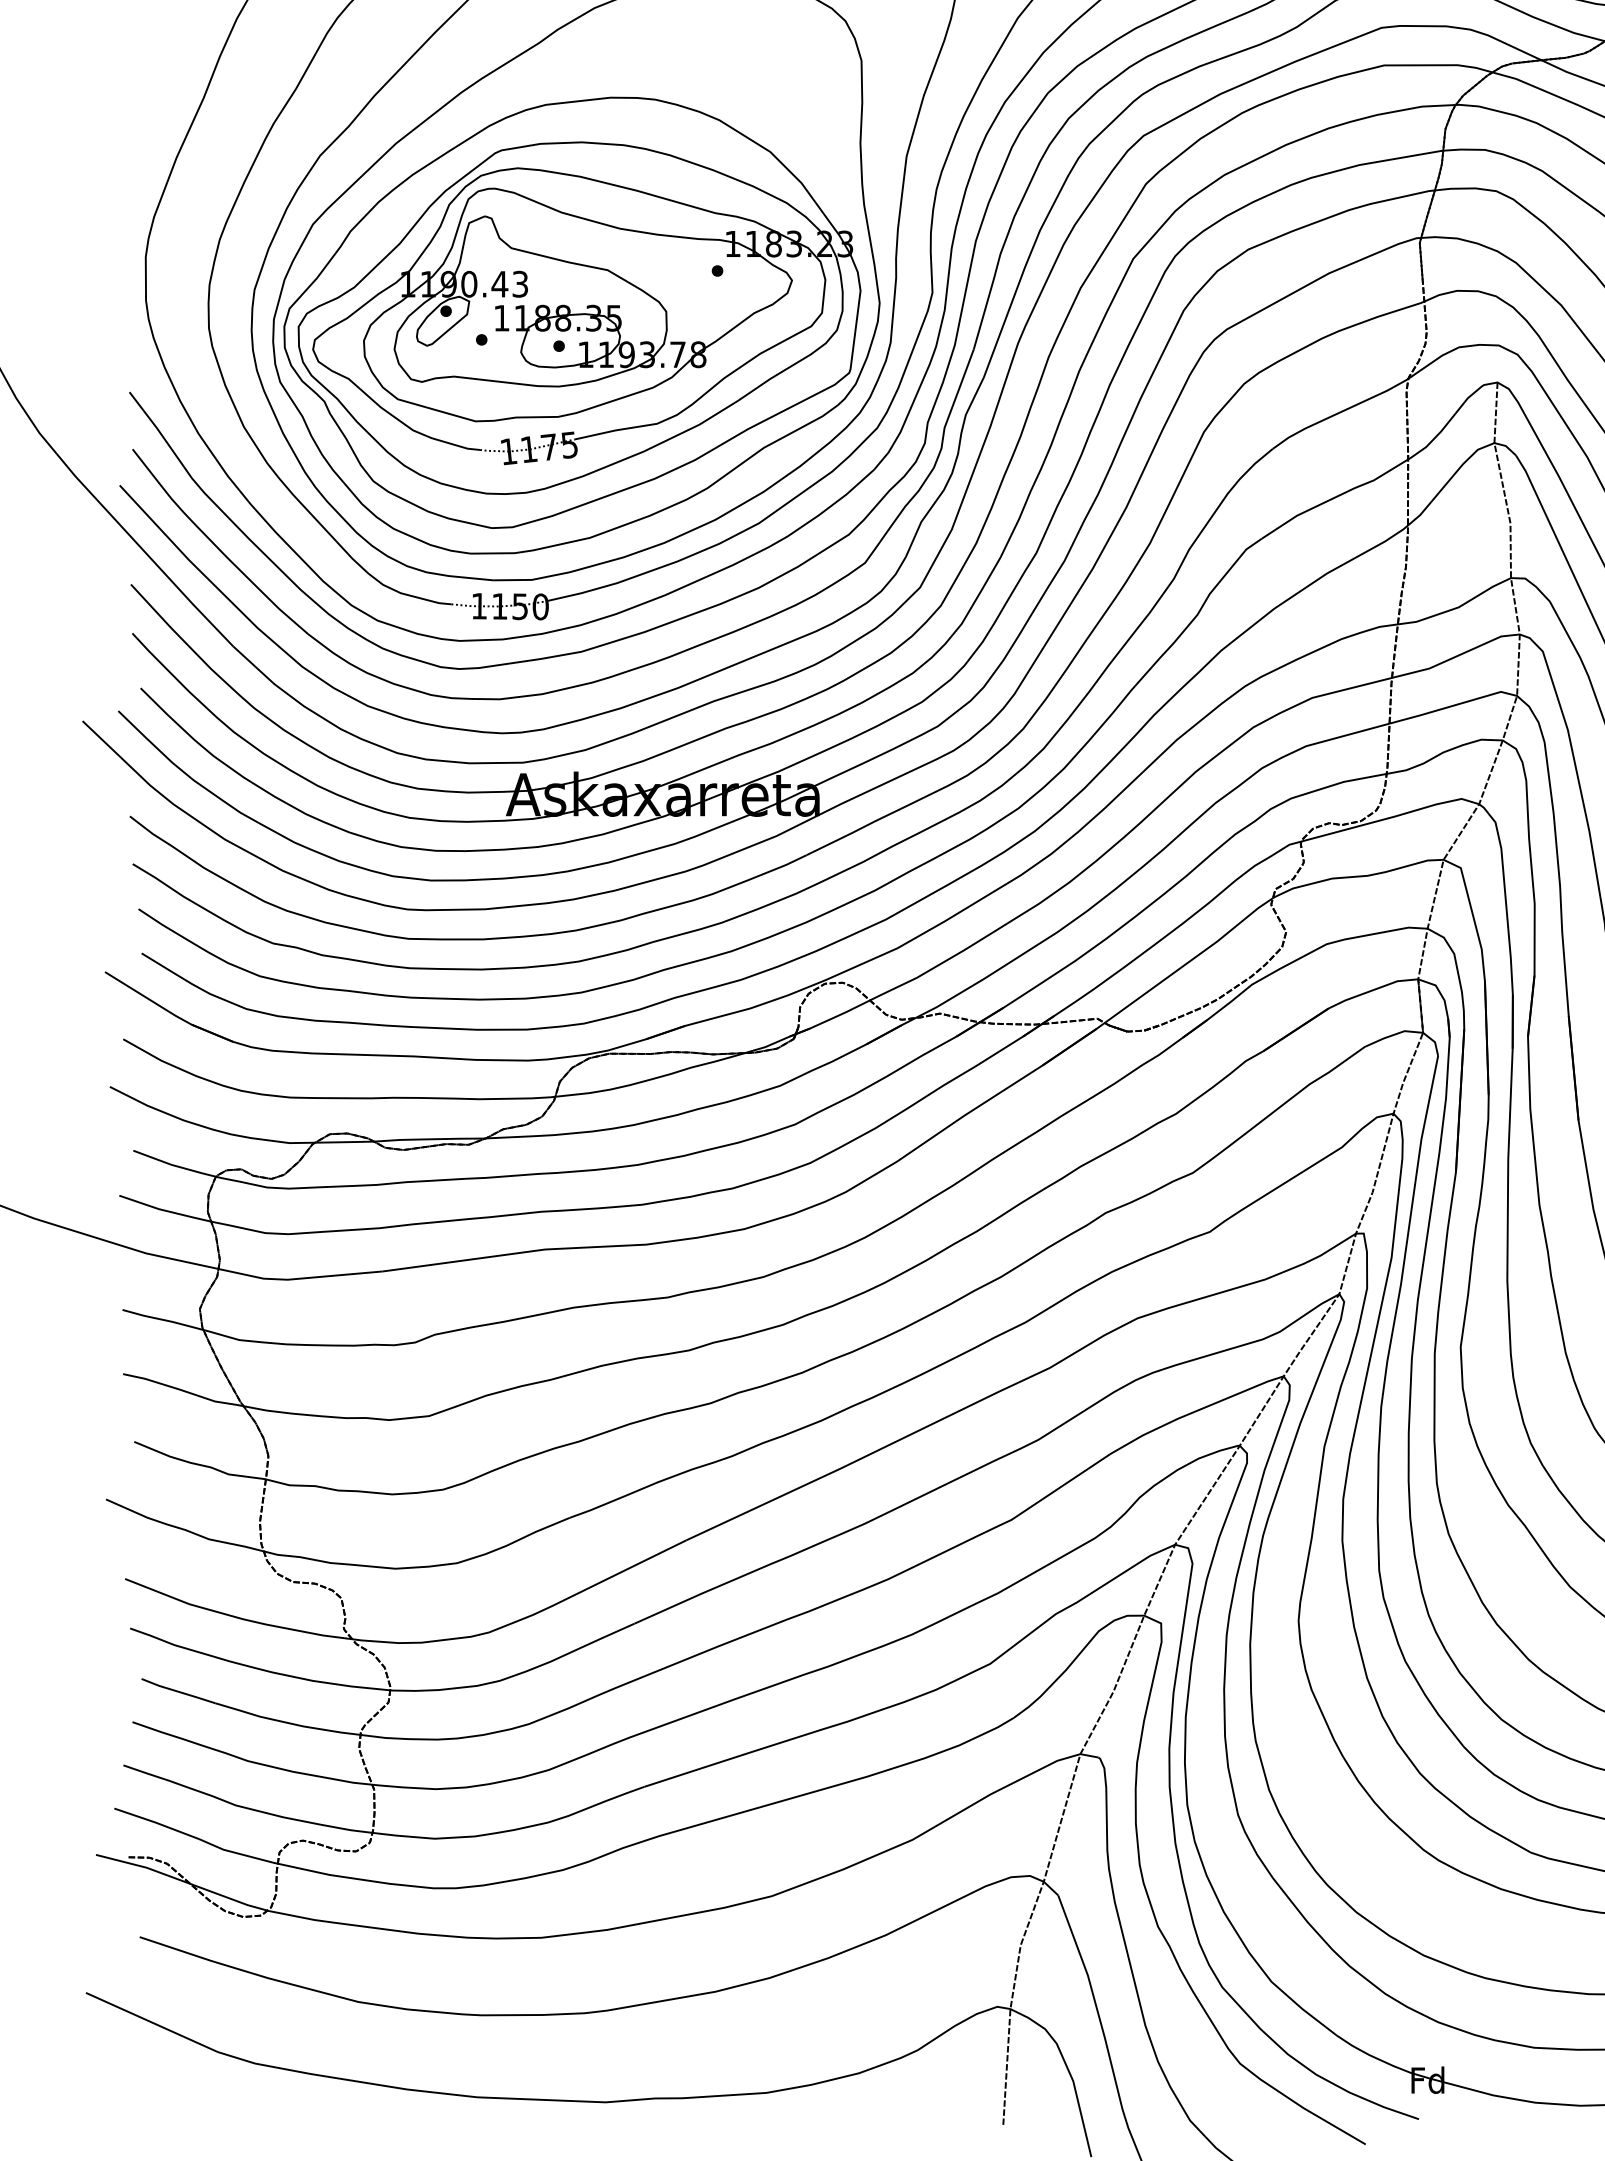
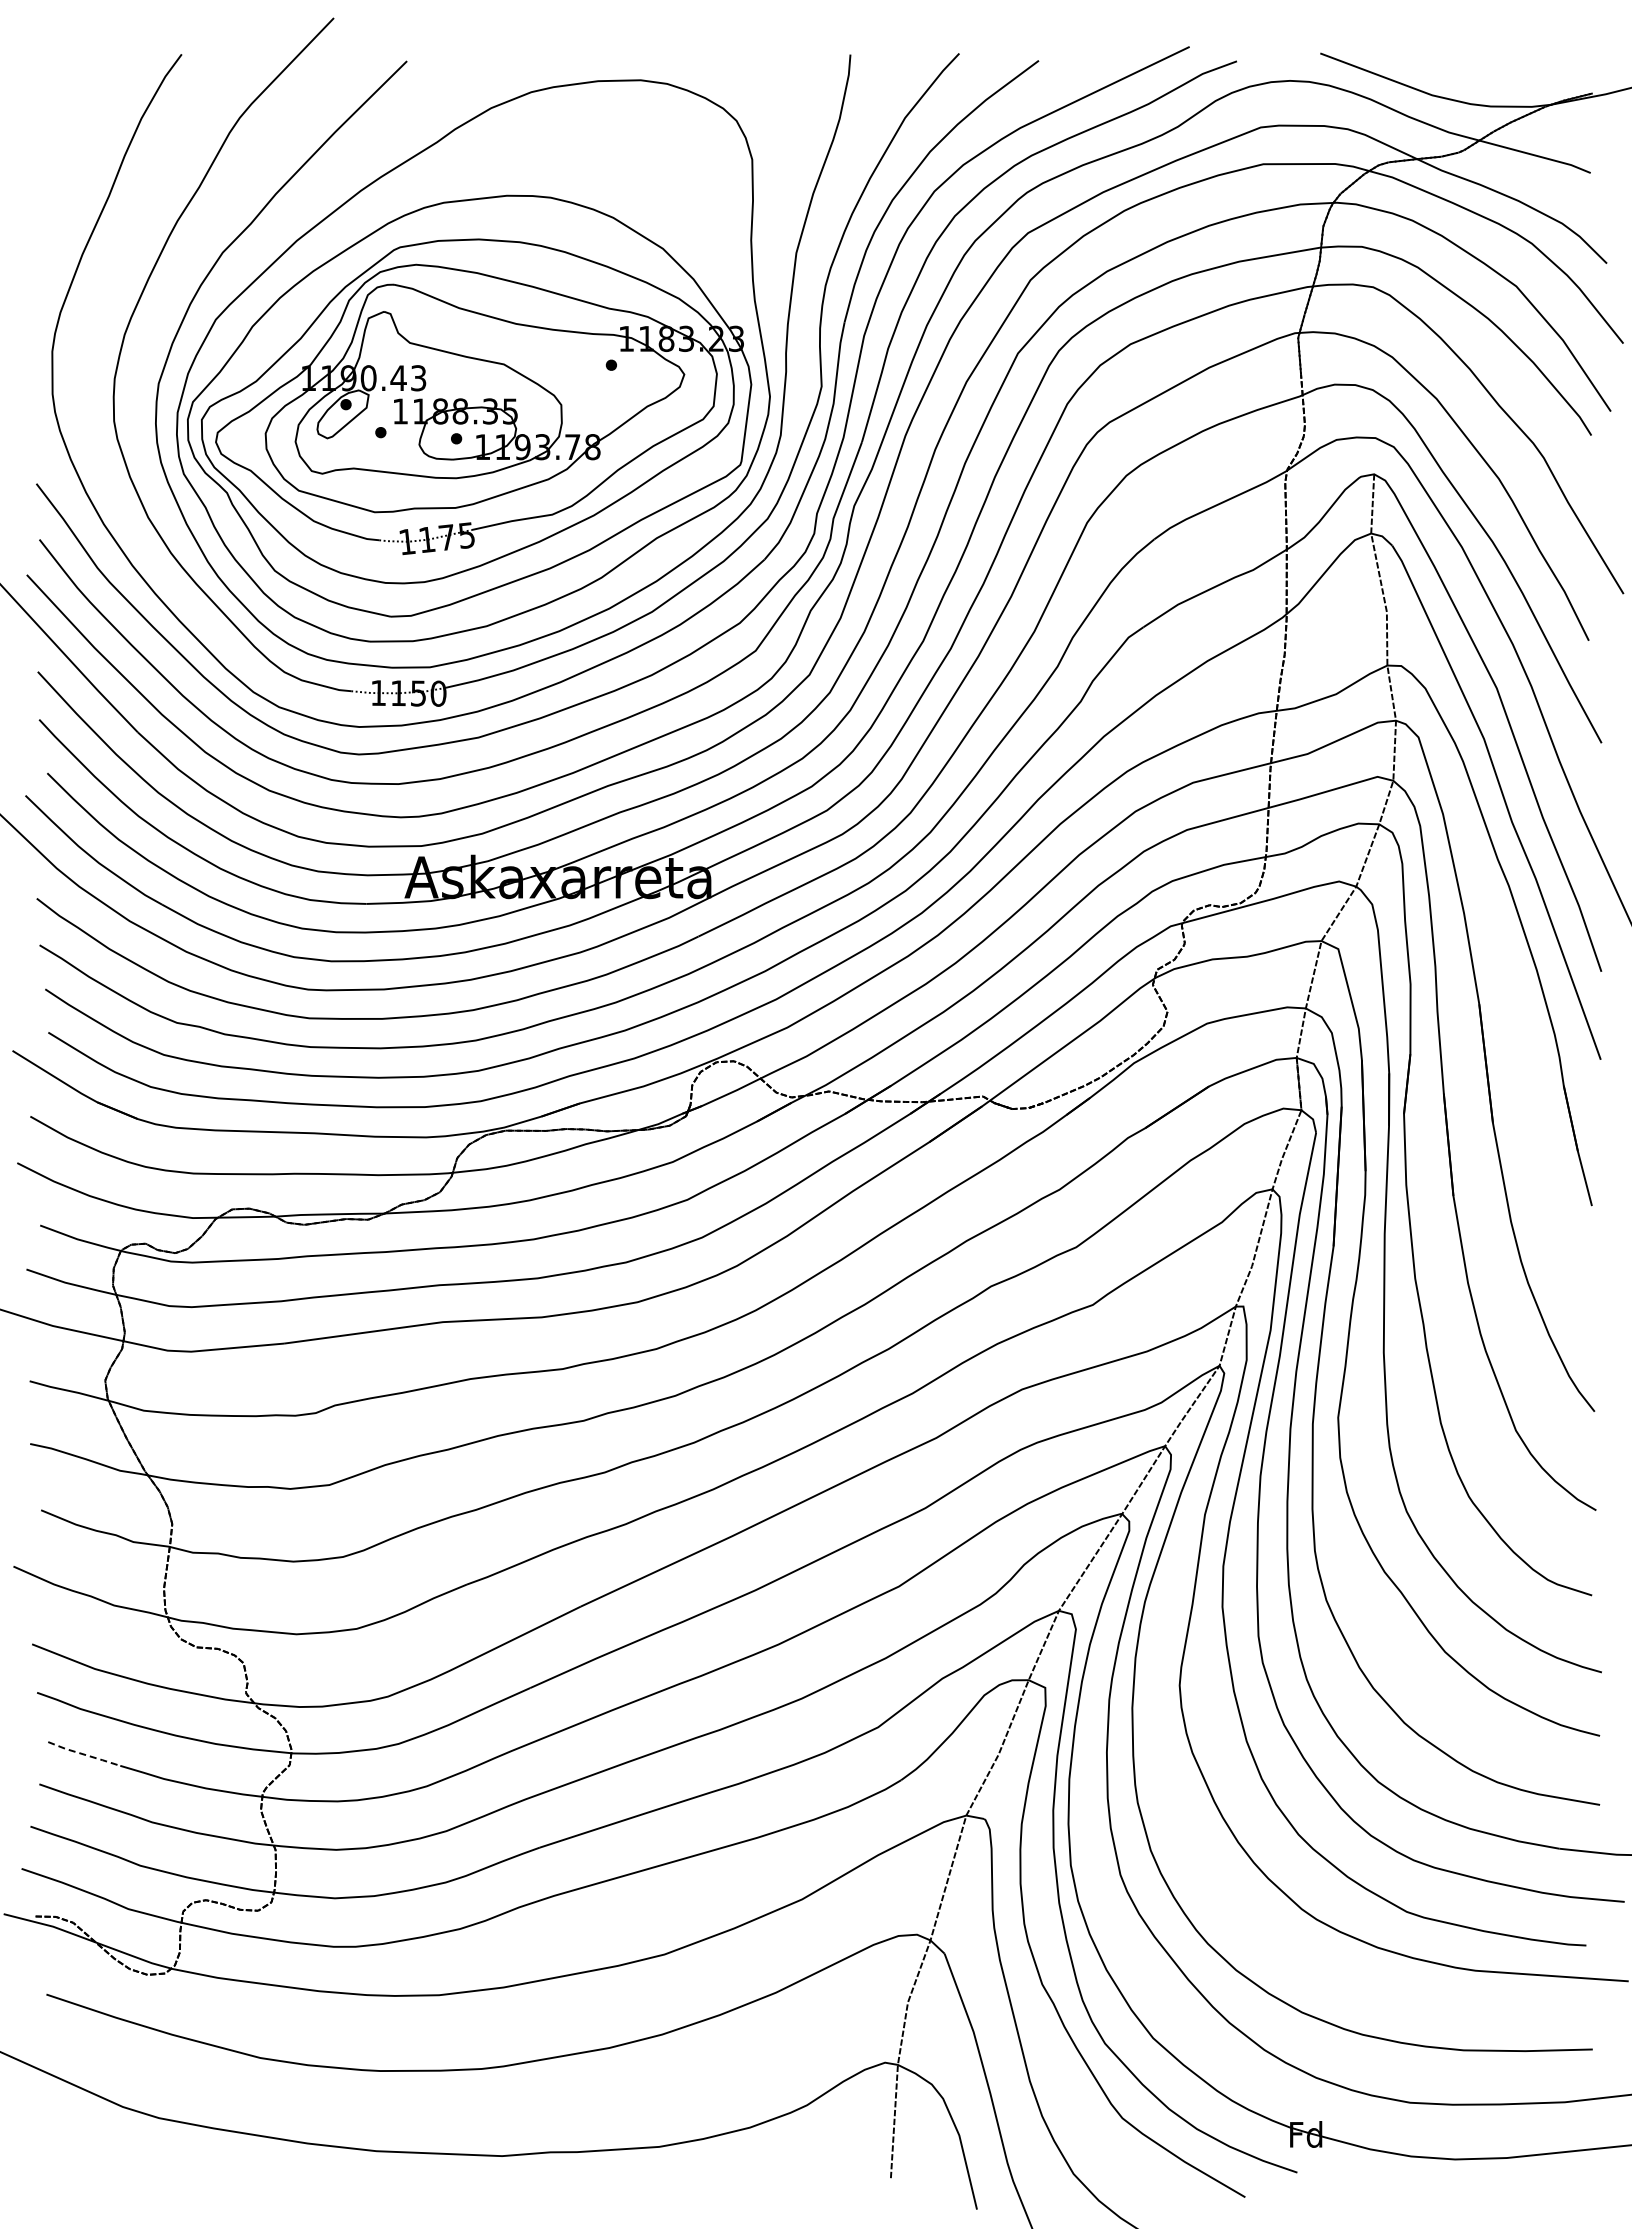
line: (178, 1691) -> (84, 1754), solid -> dashed

